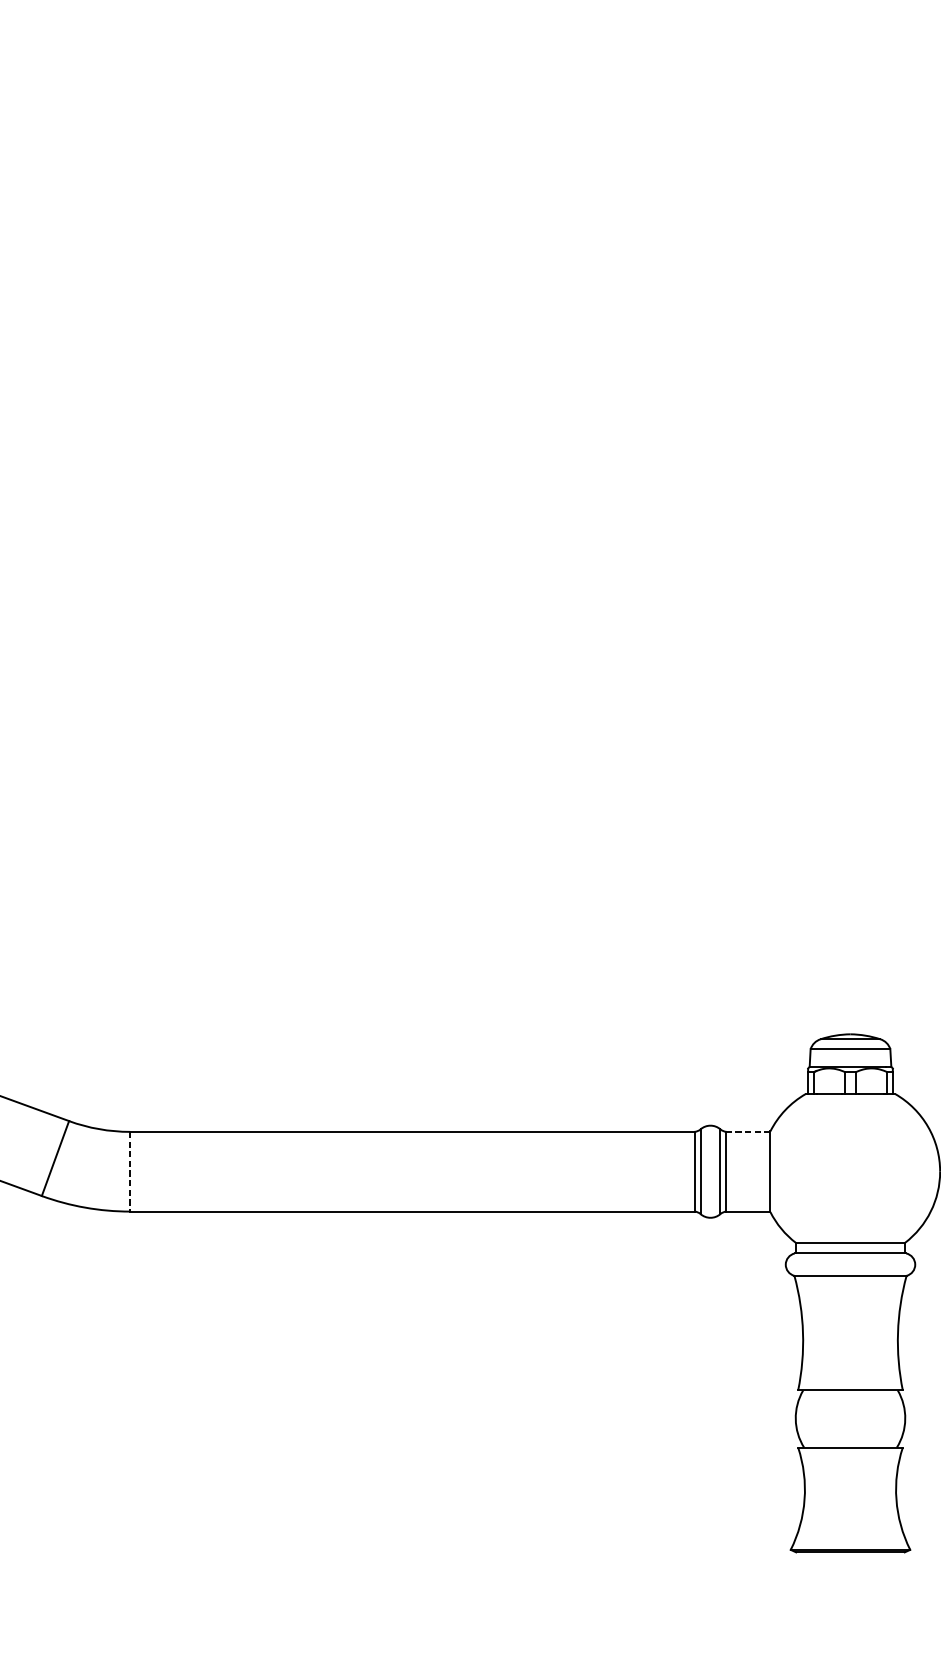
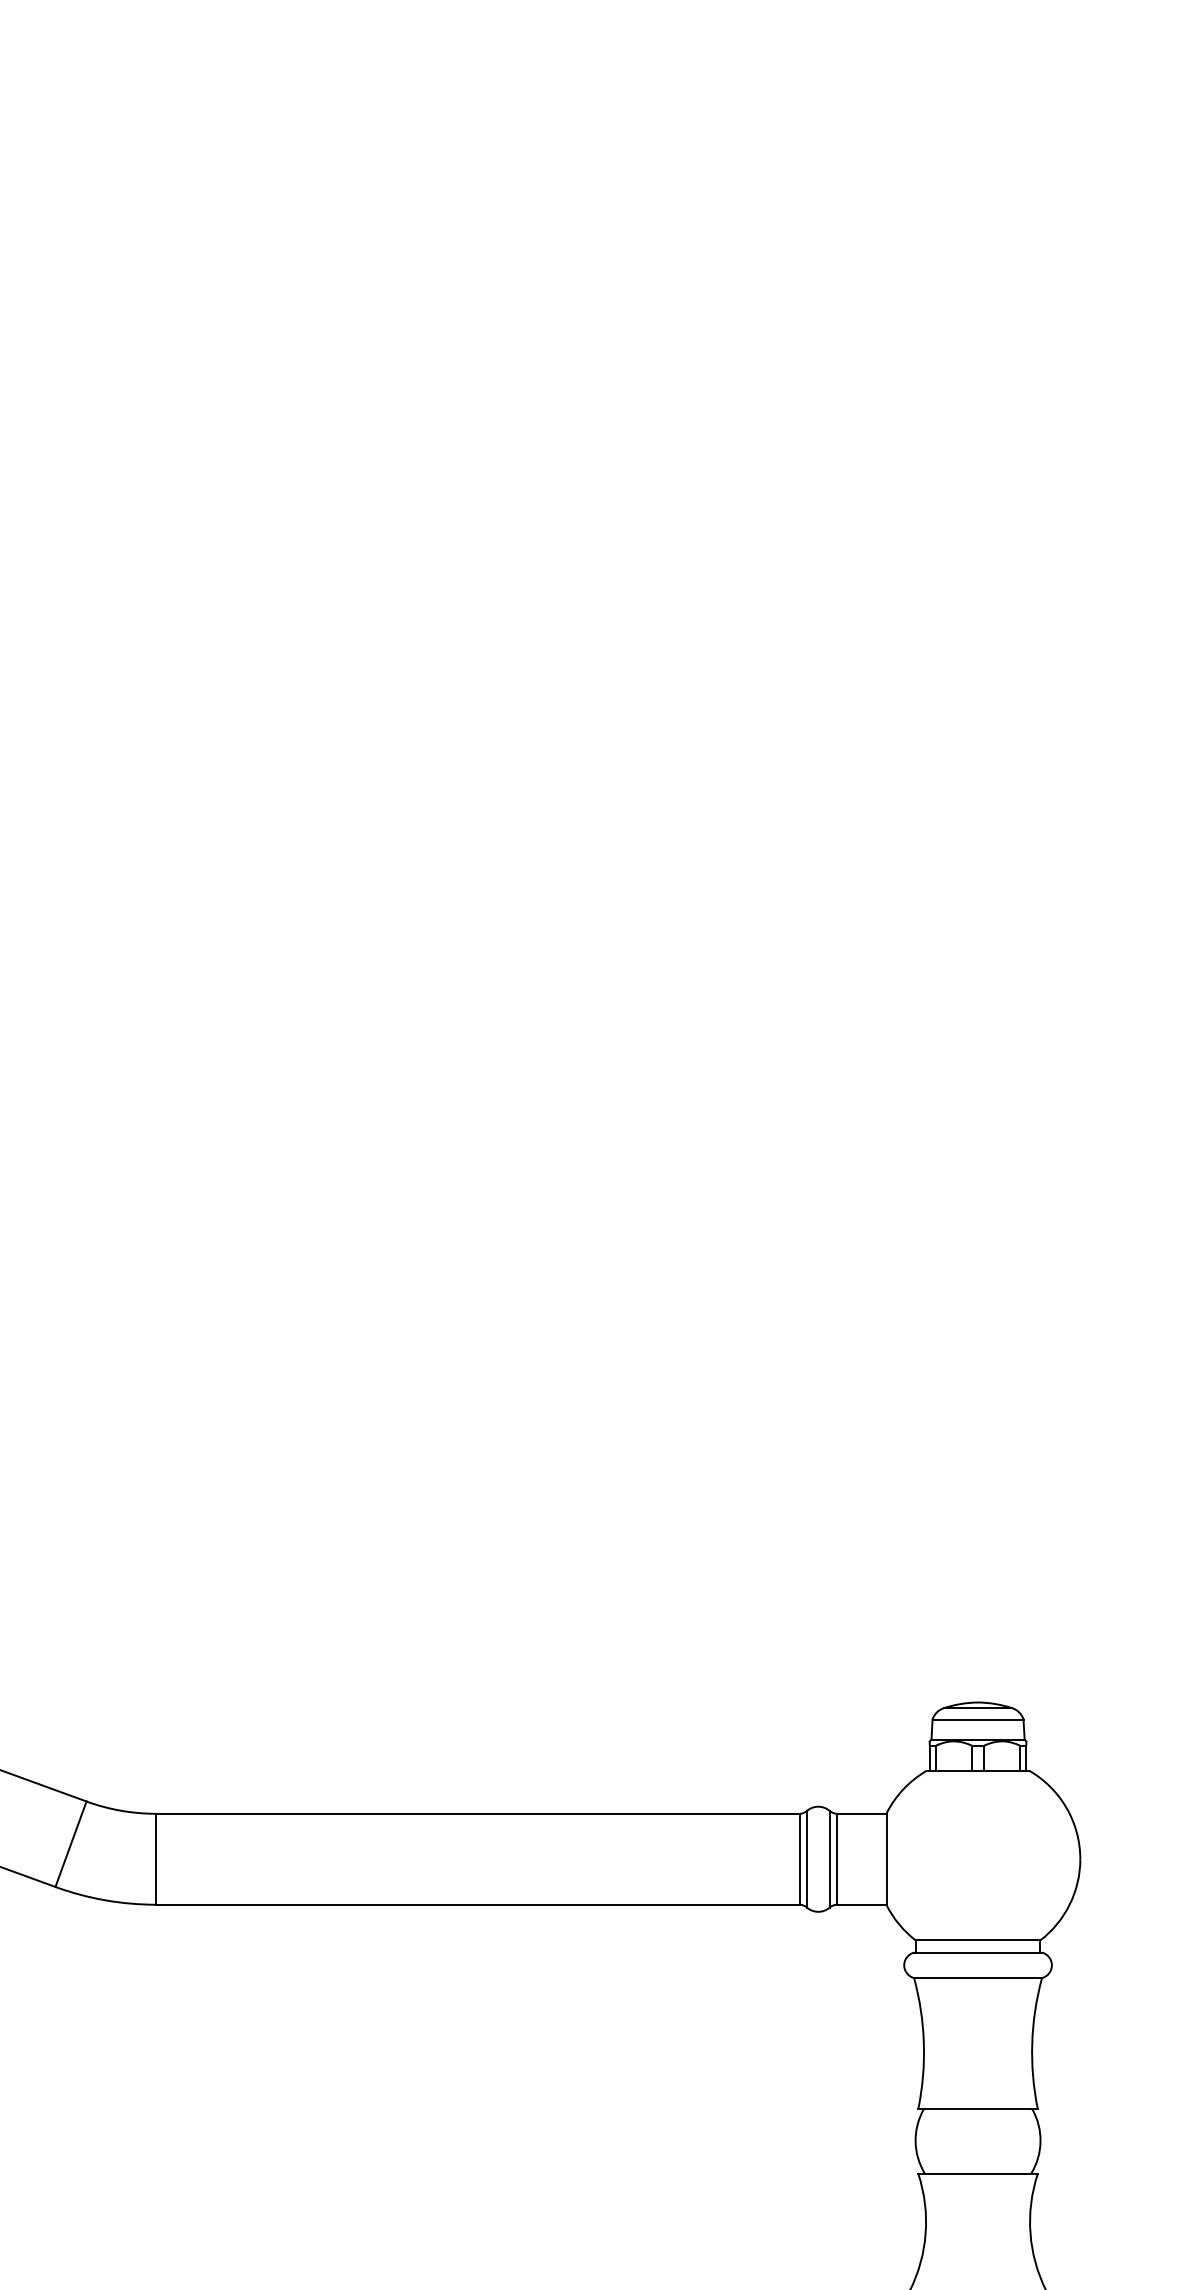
line: (748, 1131) -> (861, 1813), dashed -> solid
line: (130, 1171) -> (156, 1859), dashed -> solid

